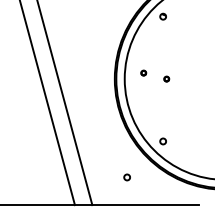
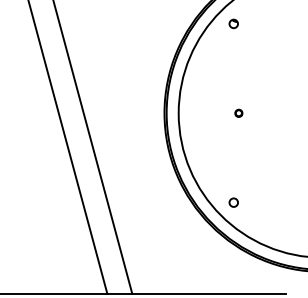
part: (143, 72) -> (205, 103), removed
circle: (126, 177) -> (181, 254), removed

